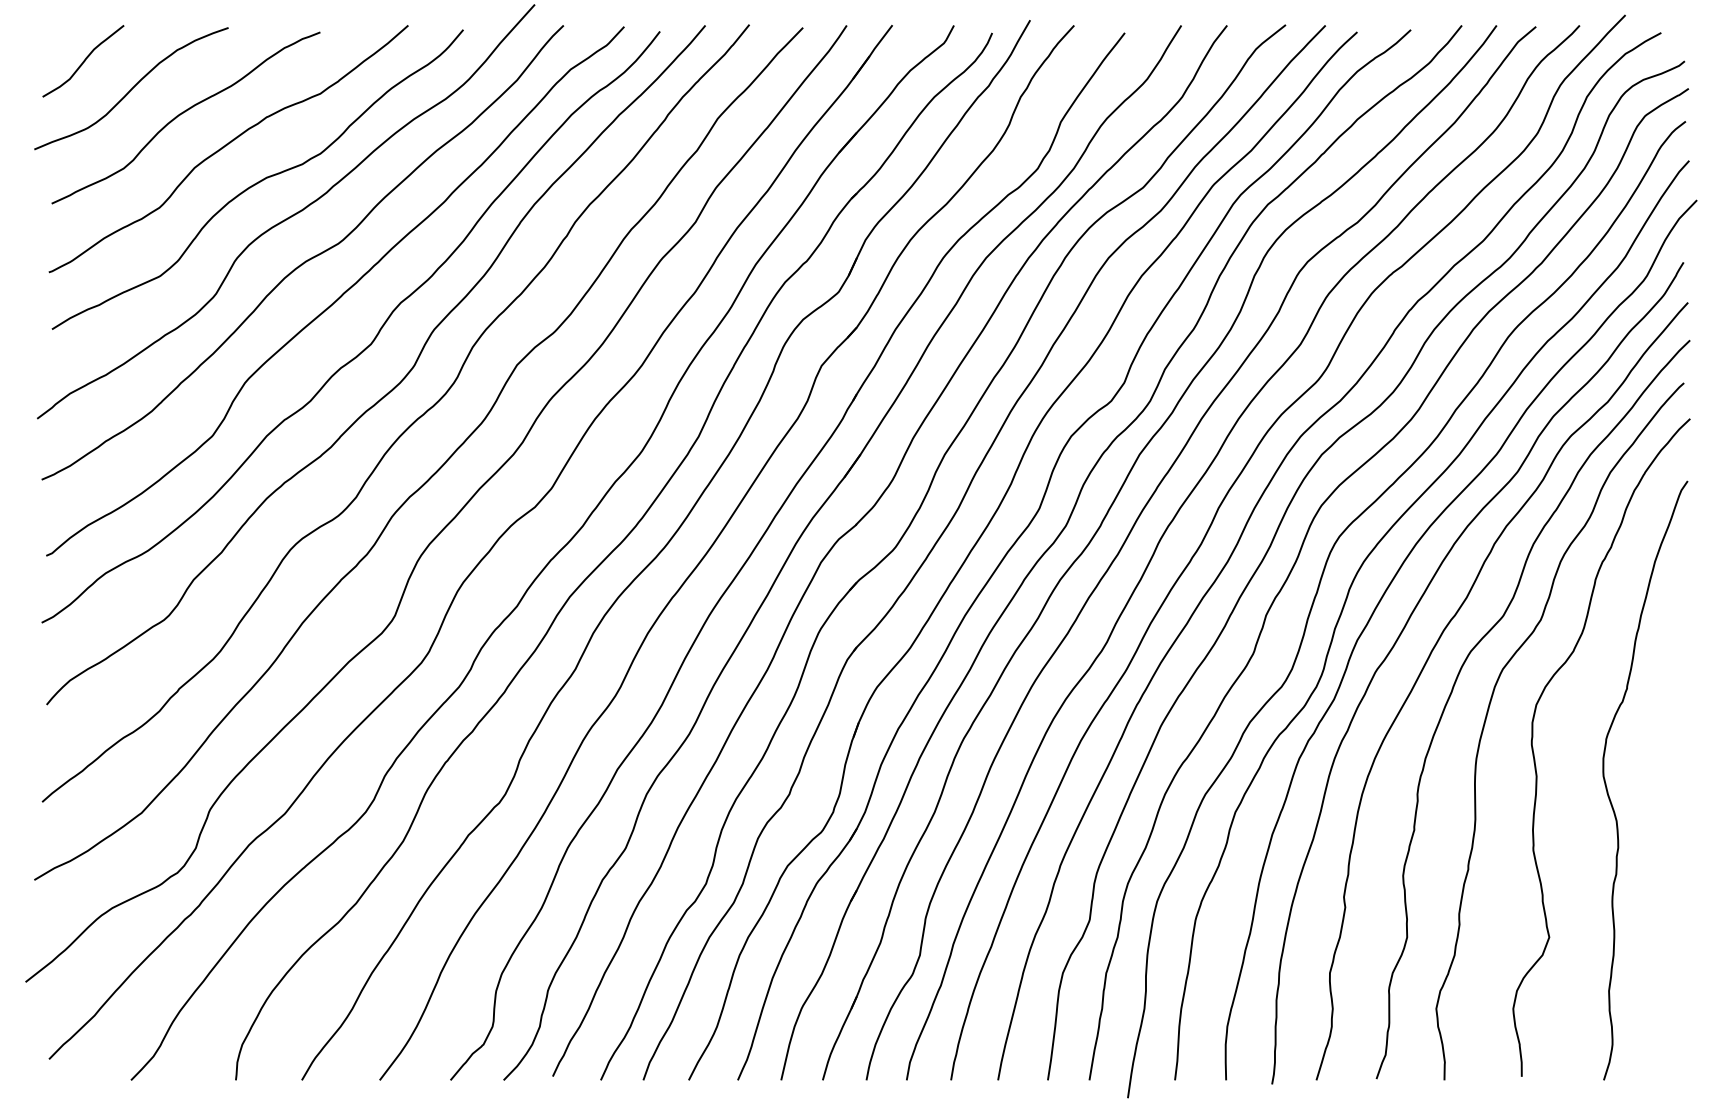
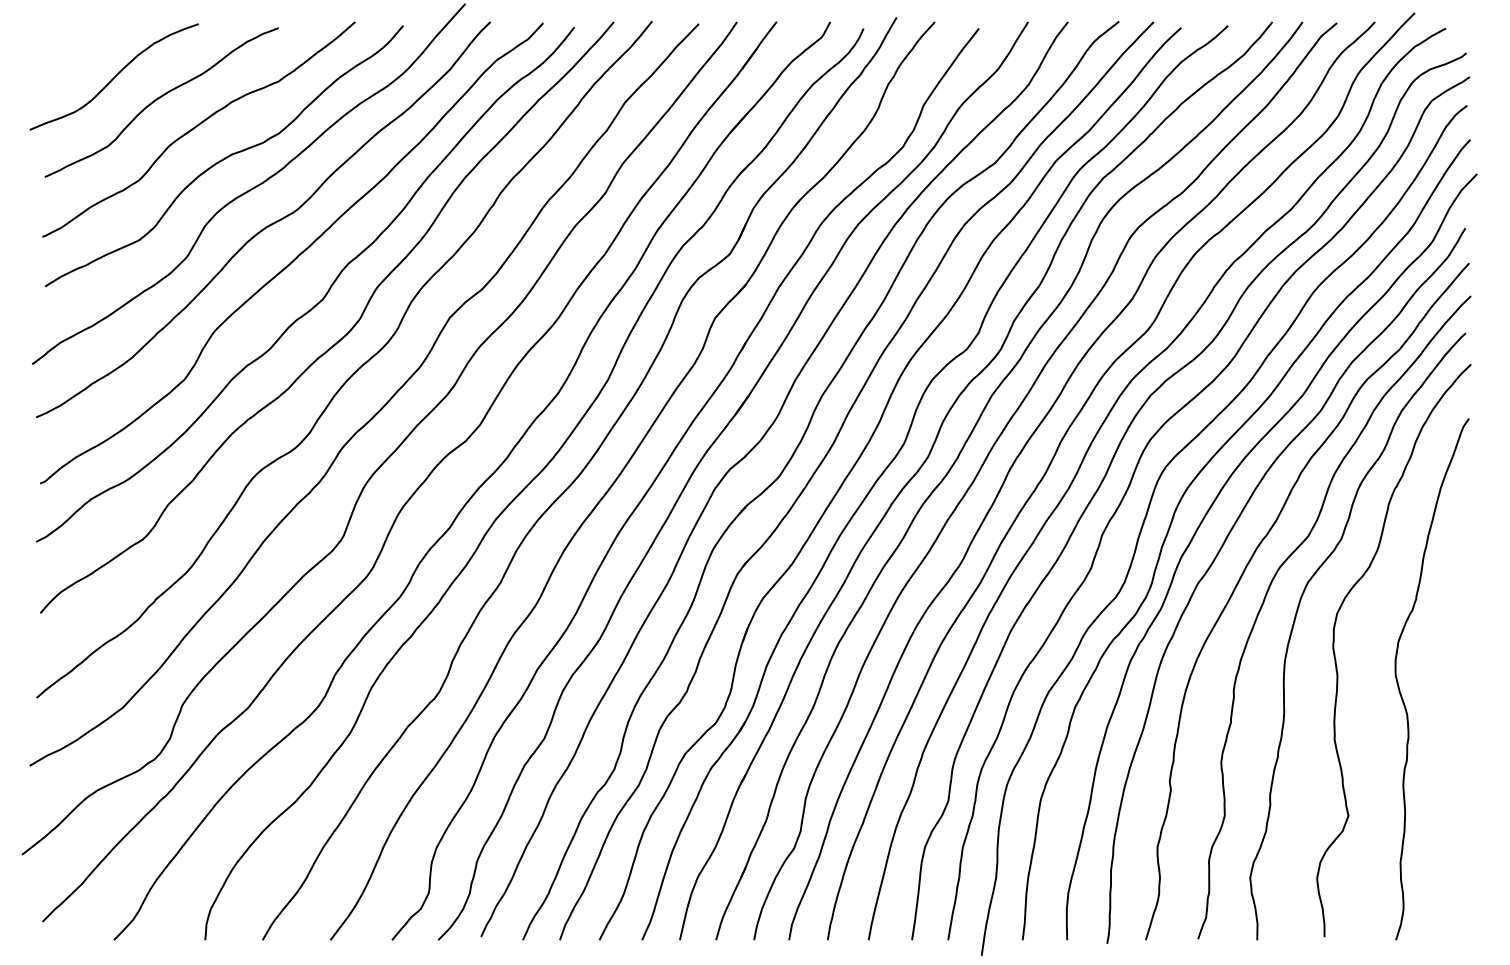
curve: (83, 61) -> (72, 53), removed

